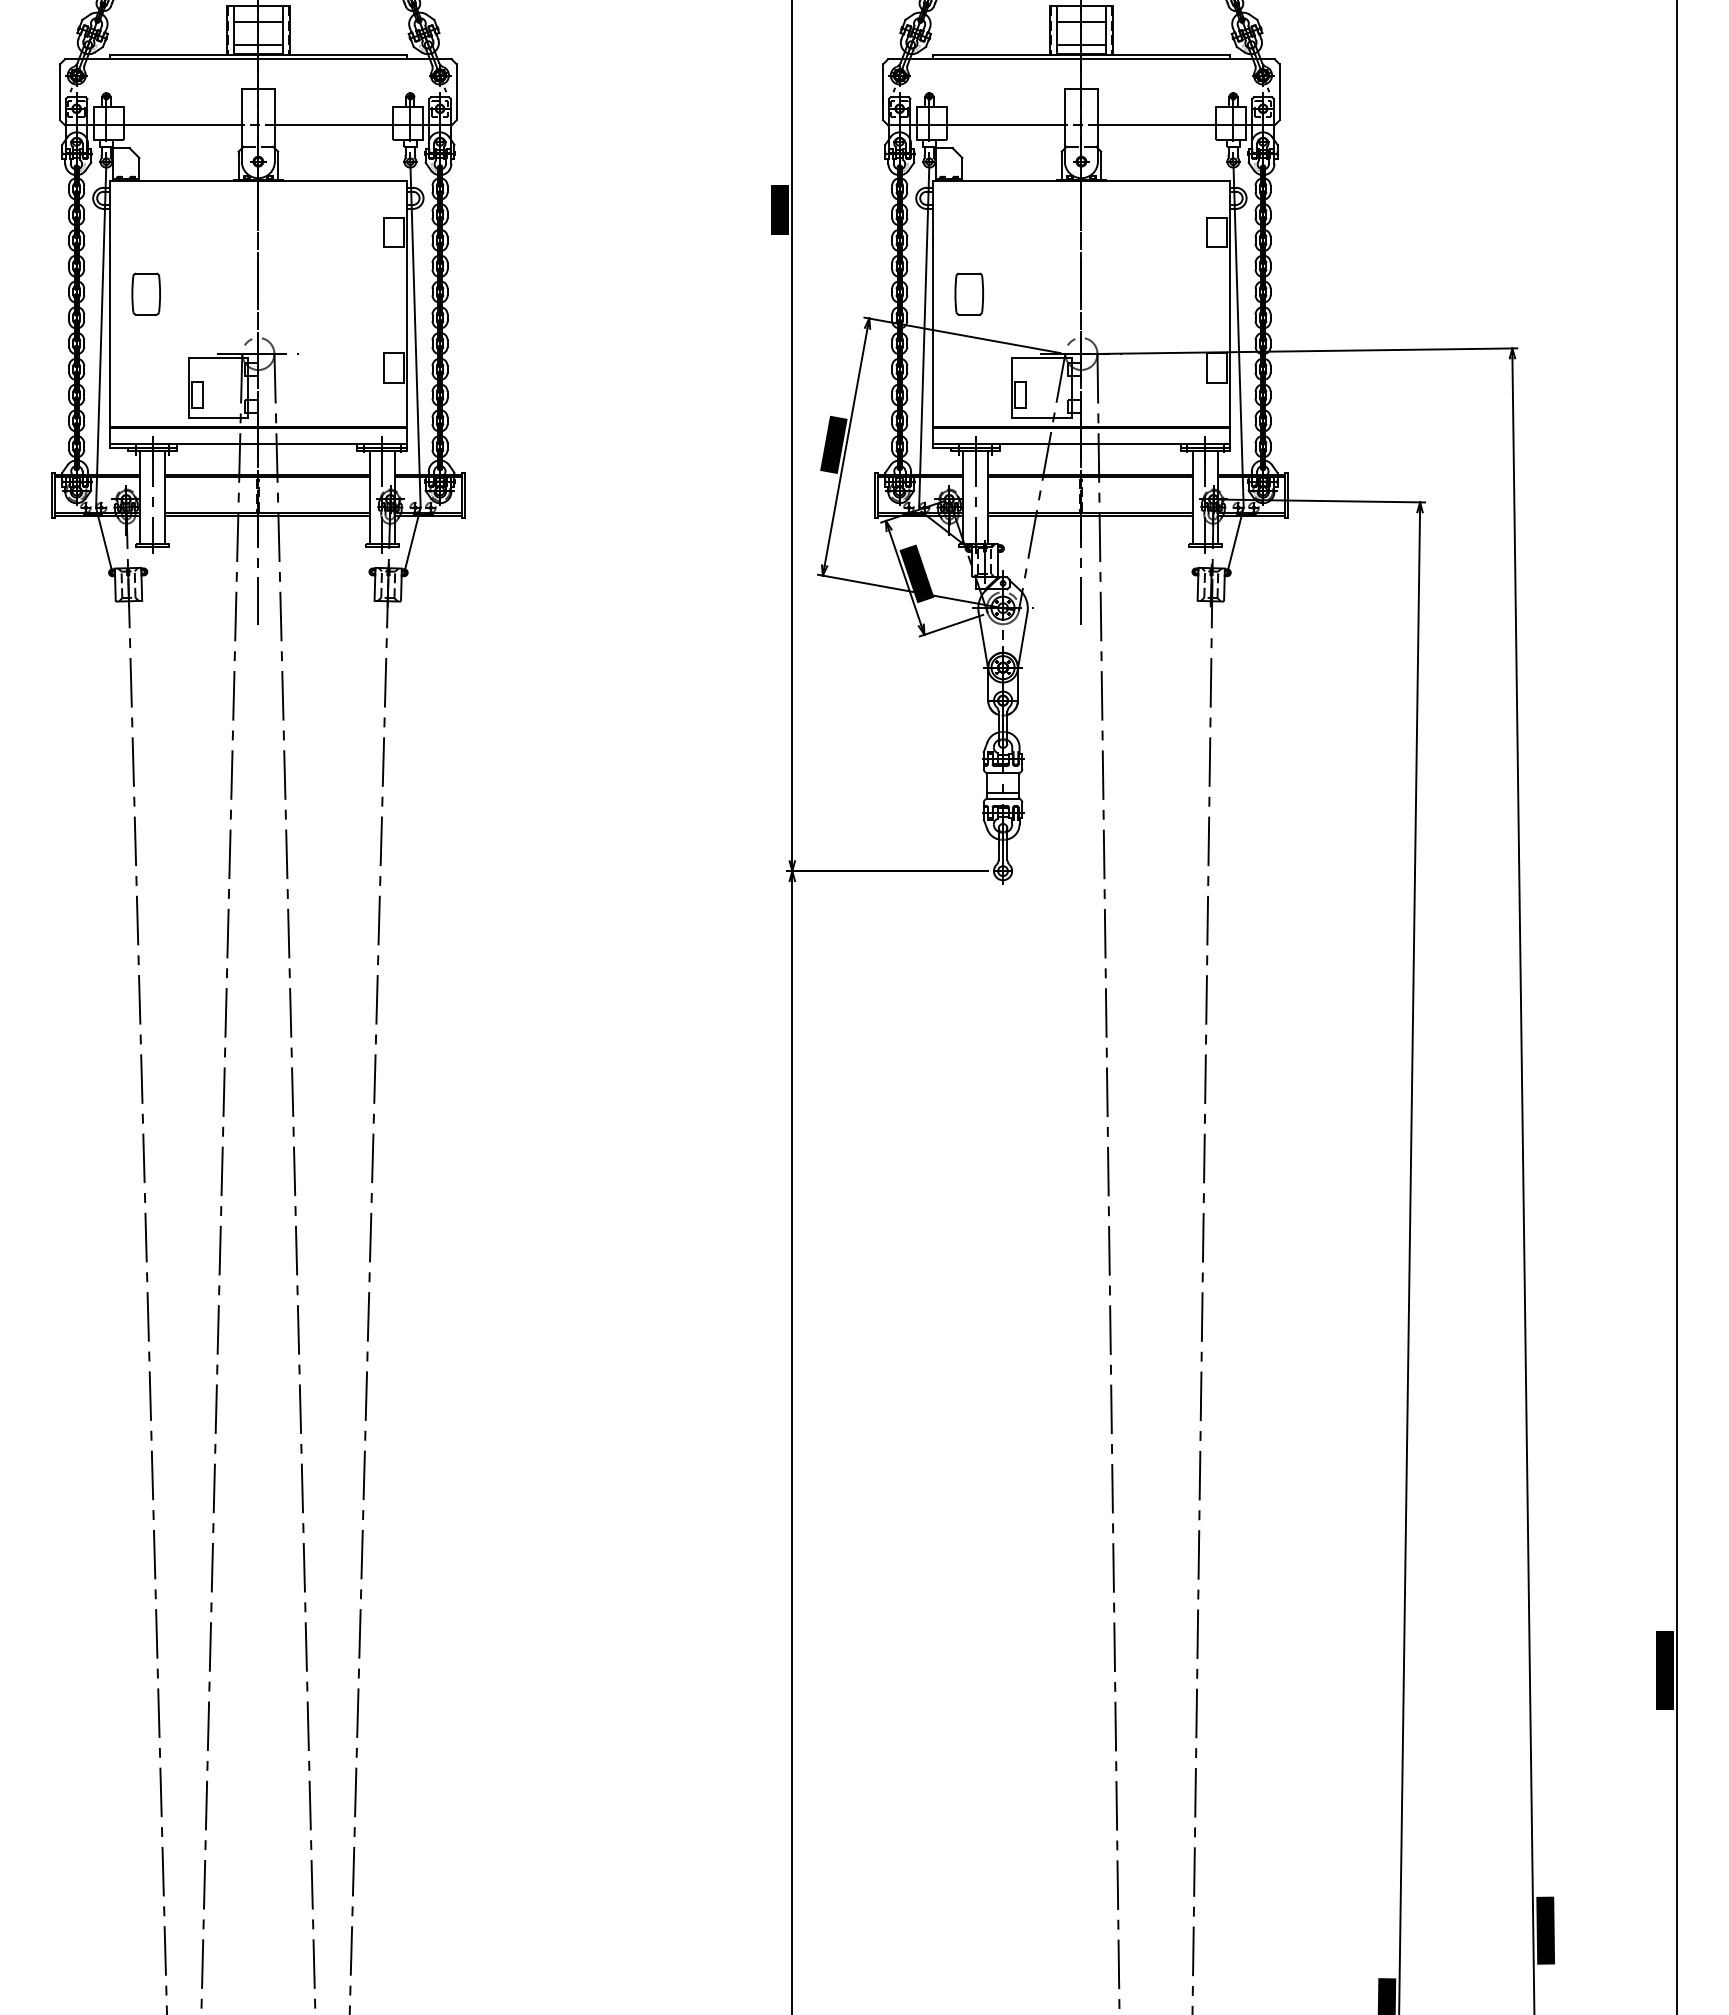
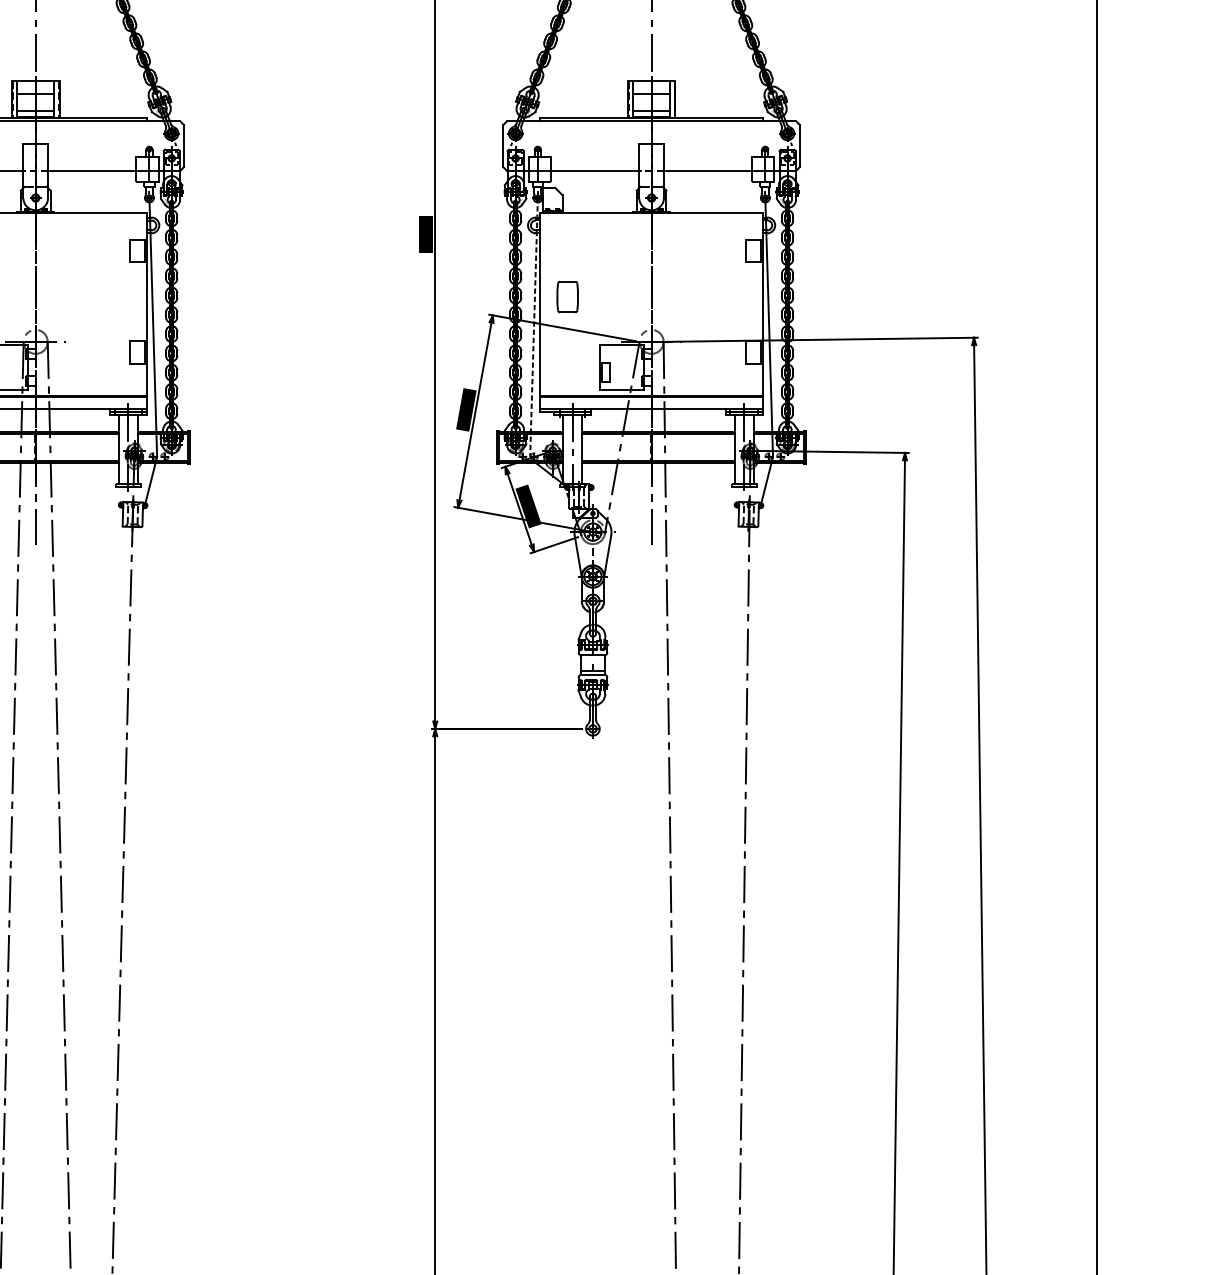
line: (924, 335) -> (534, 328), solid -> dashed

